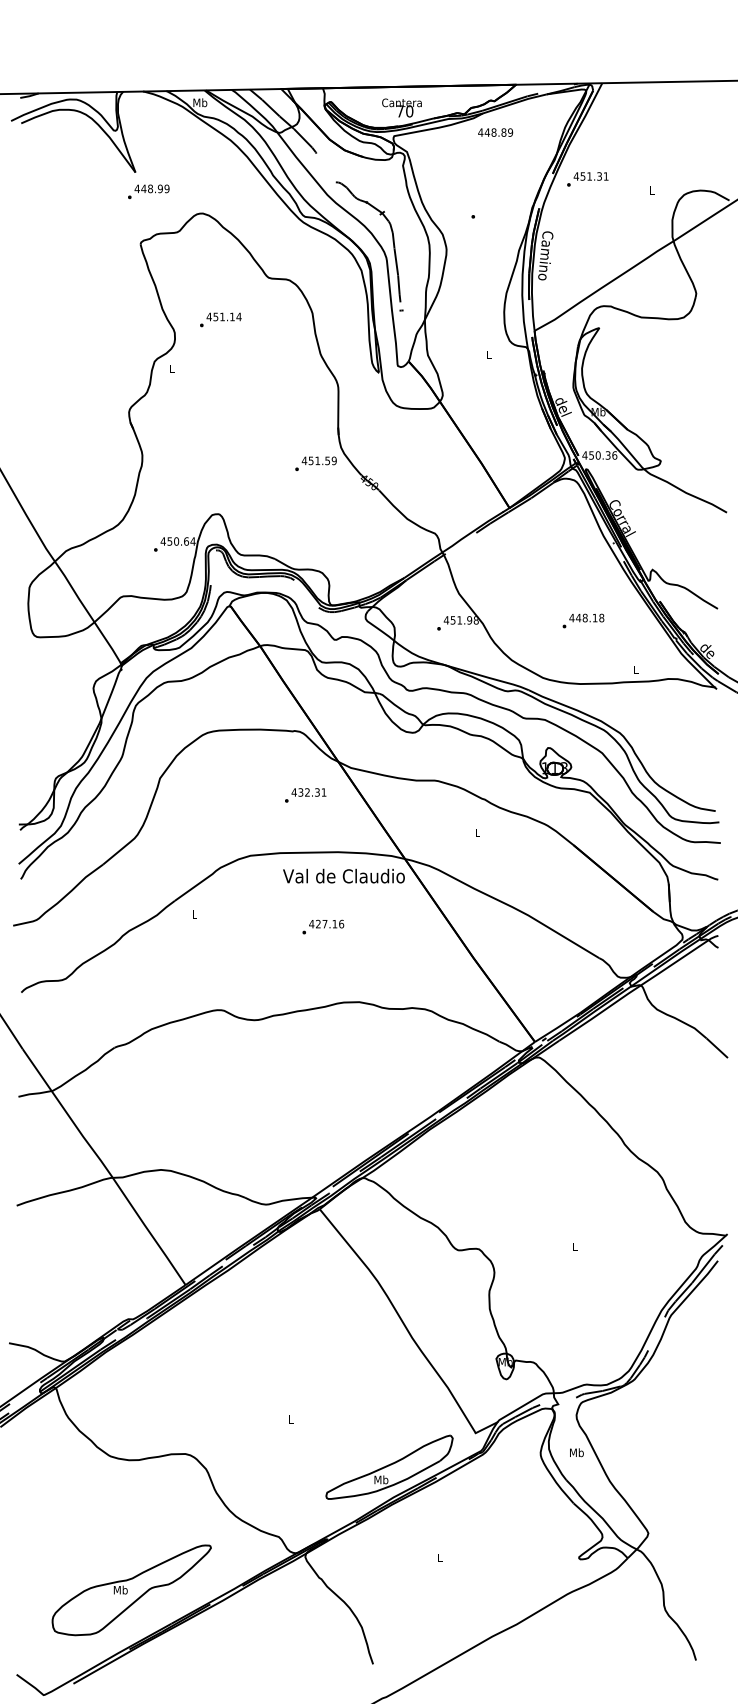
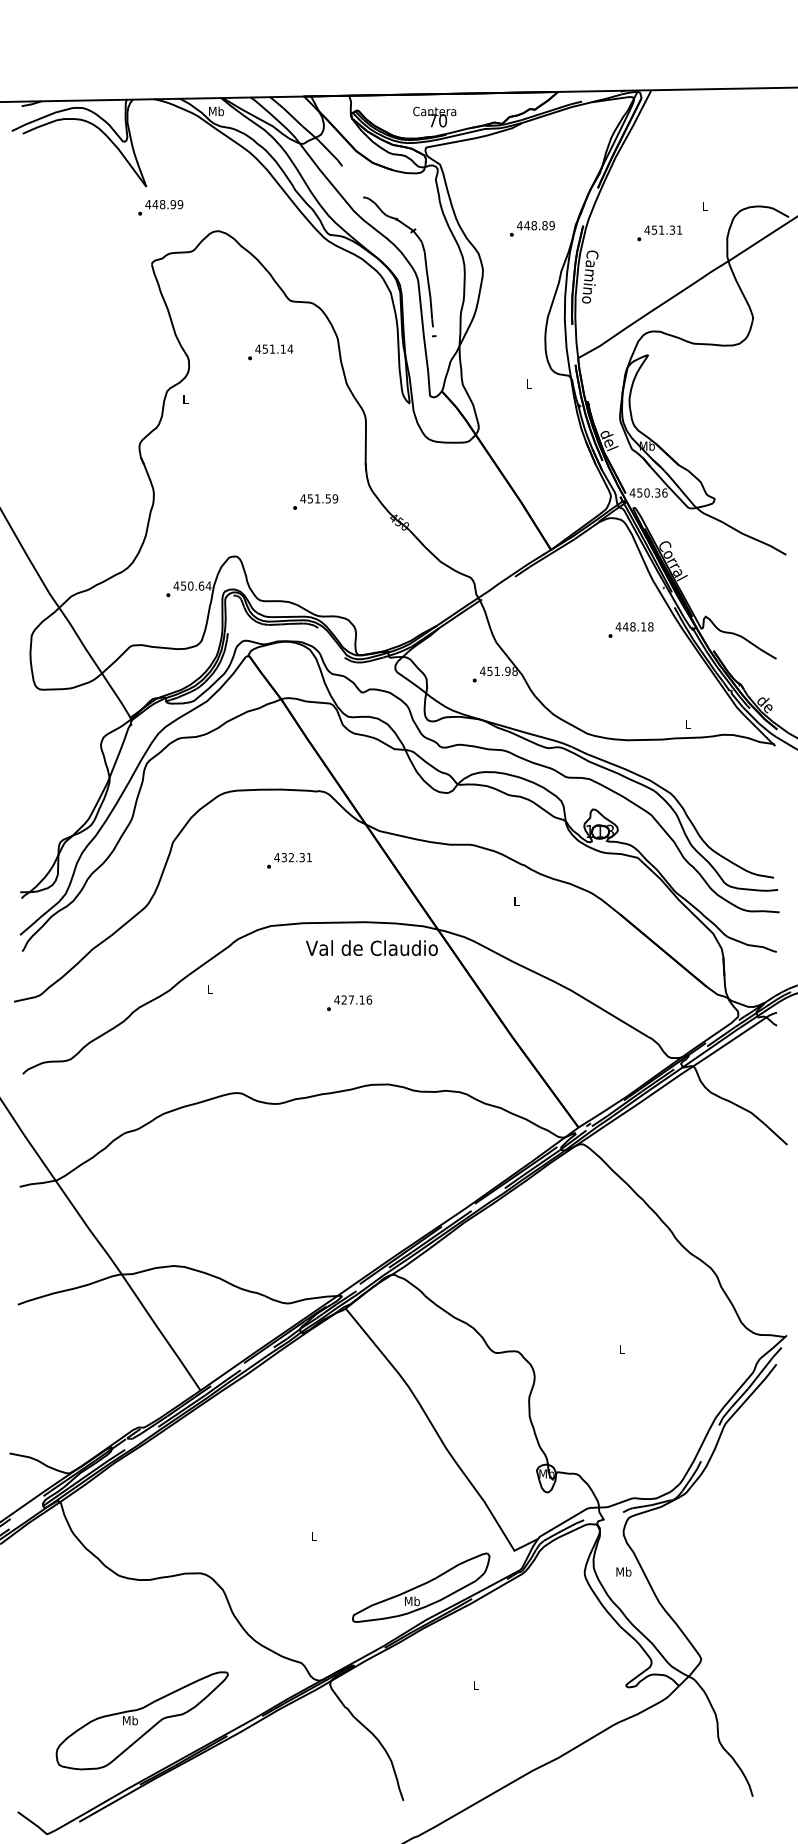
text: (495, 132) -> (535, 225), moved
text: (587, 179) -> (659, 233), moved
text: (220, 320) -> (270, 352), moved
text: (315, 463) -> (315, 501), moved
text: (582, 620) -> (630, 629), moved
text: (305, 795) -> (289, 860), moved

